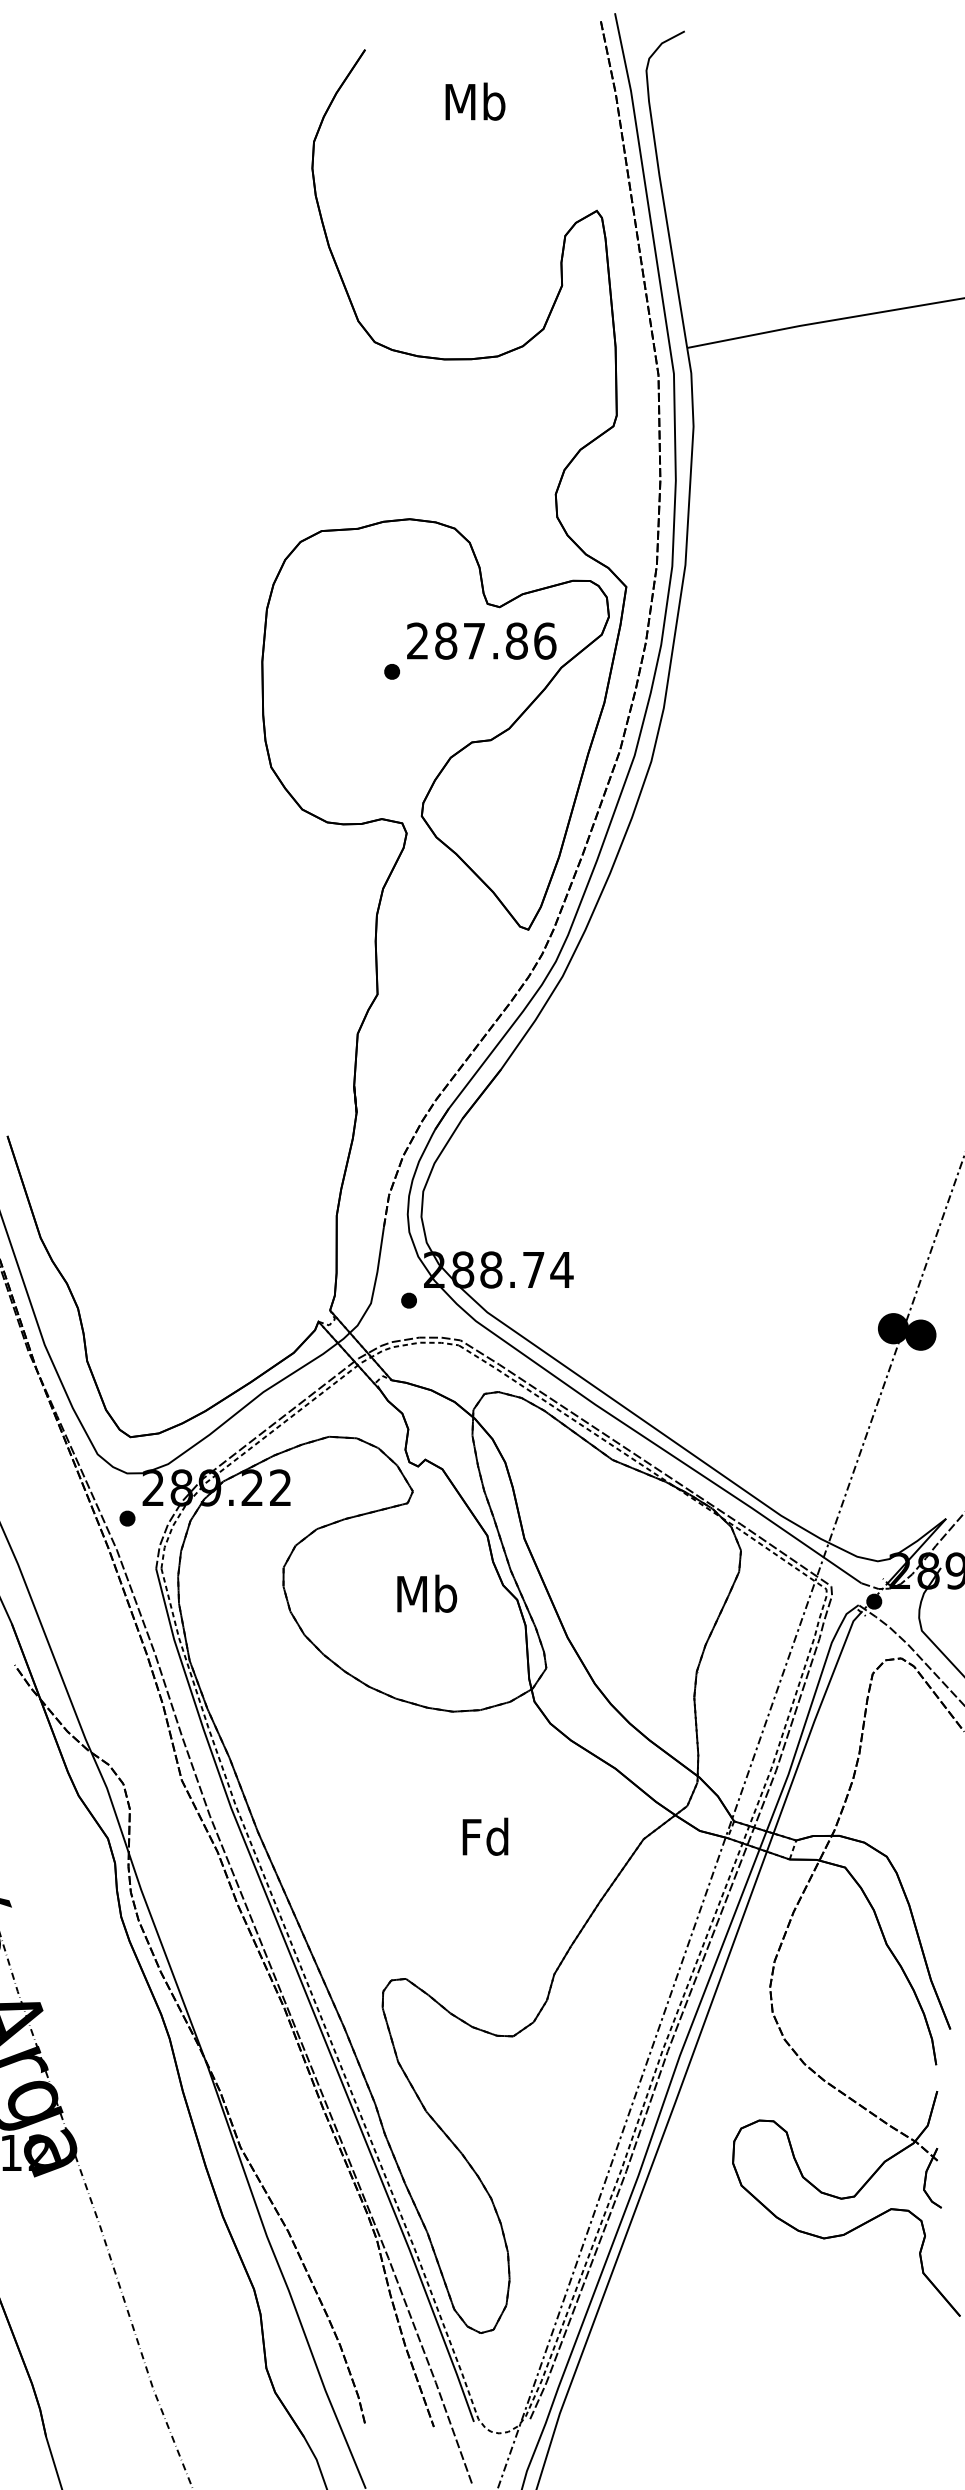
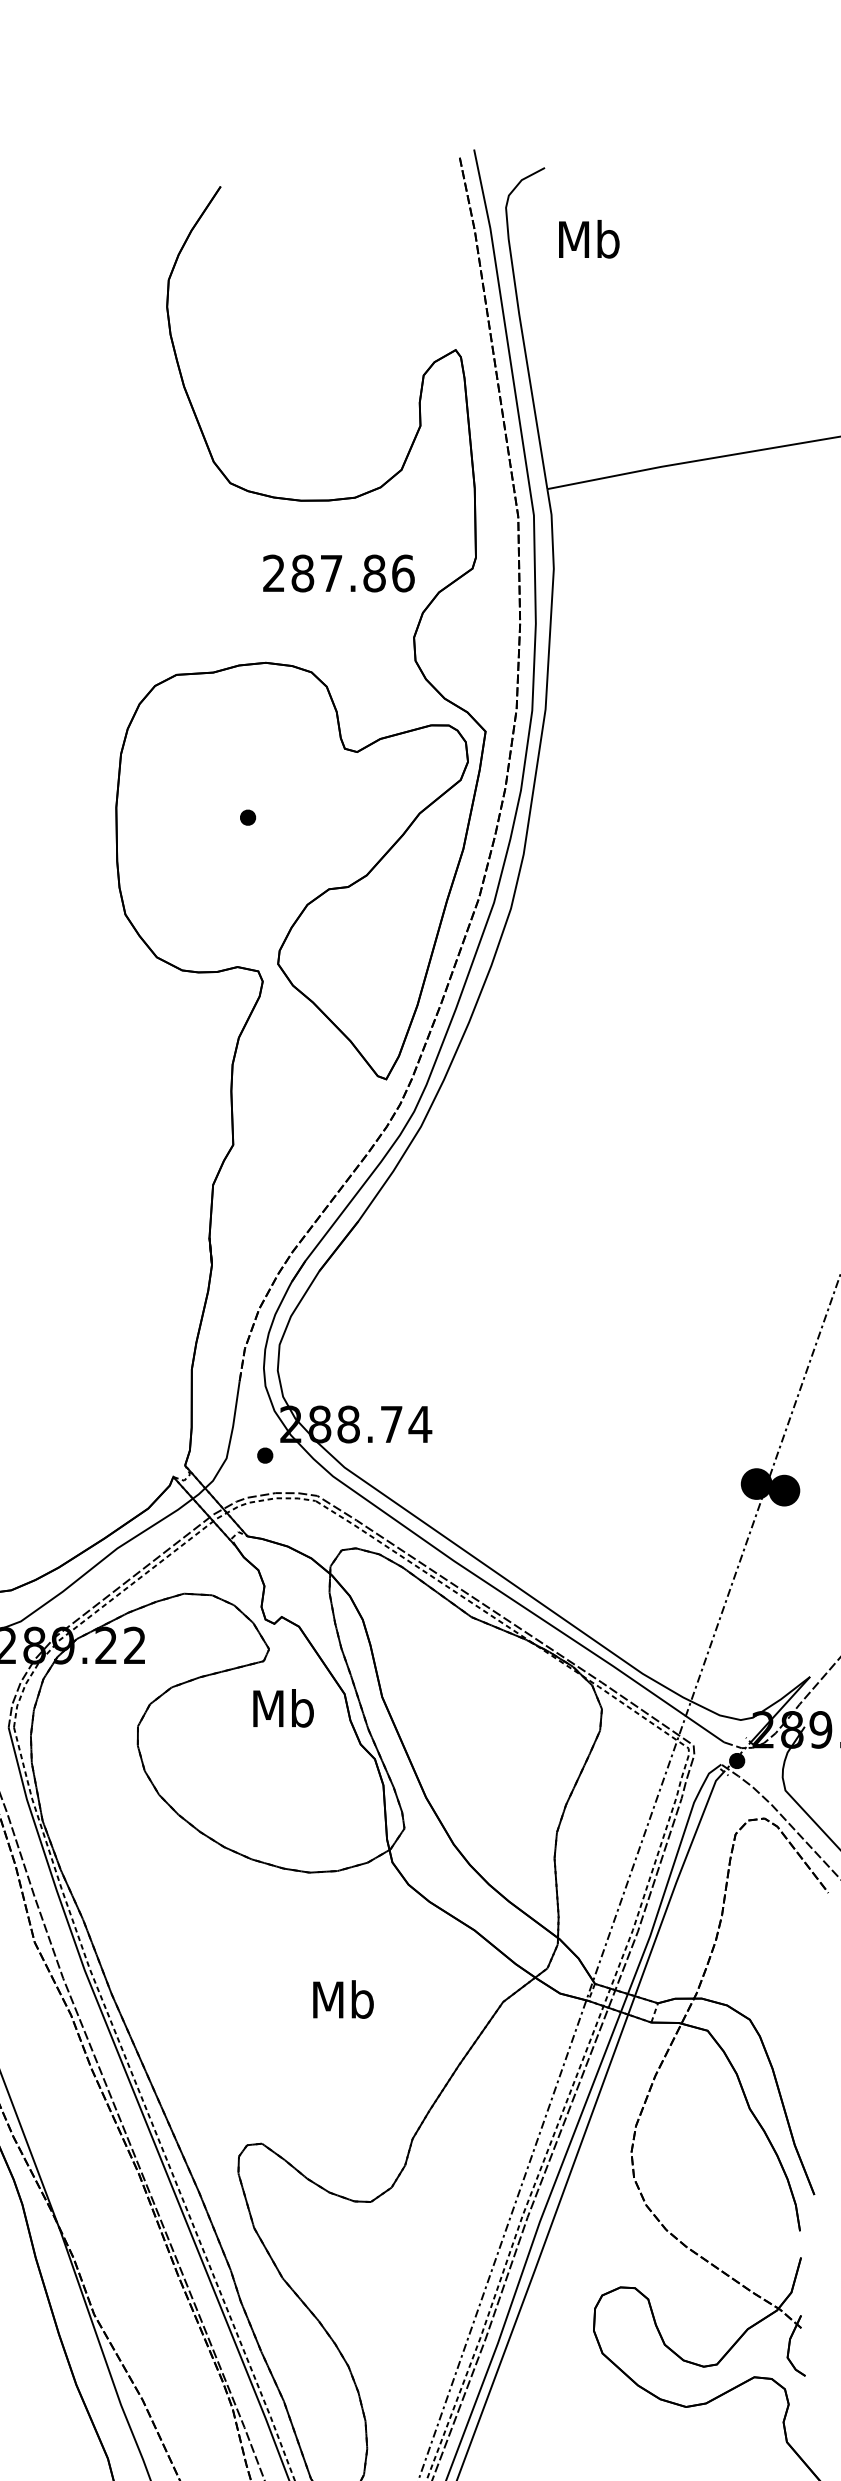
text: (475, 101) -> (589, 239), moved
text: (481, 640) -> (338, 572), moved
text: (427, 1593) -> (283, 1708), moved
text: (486, 1836) -> (343, 1999), Fd -> Mb

